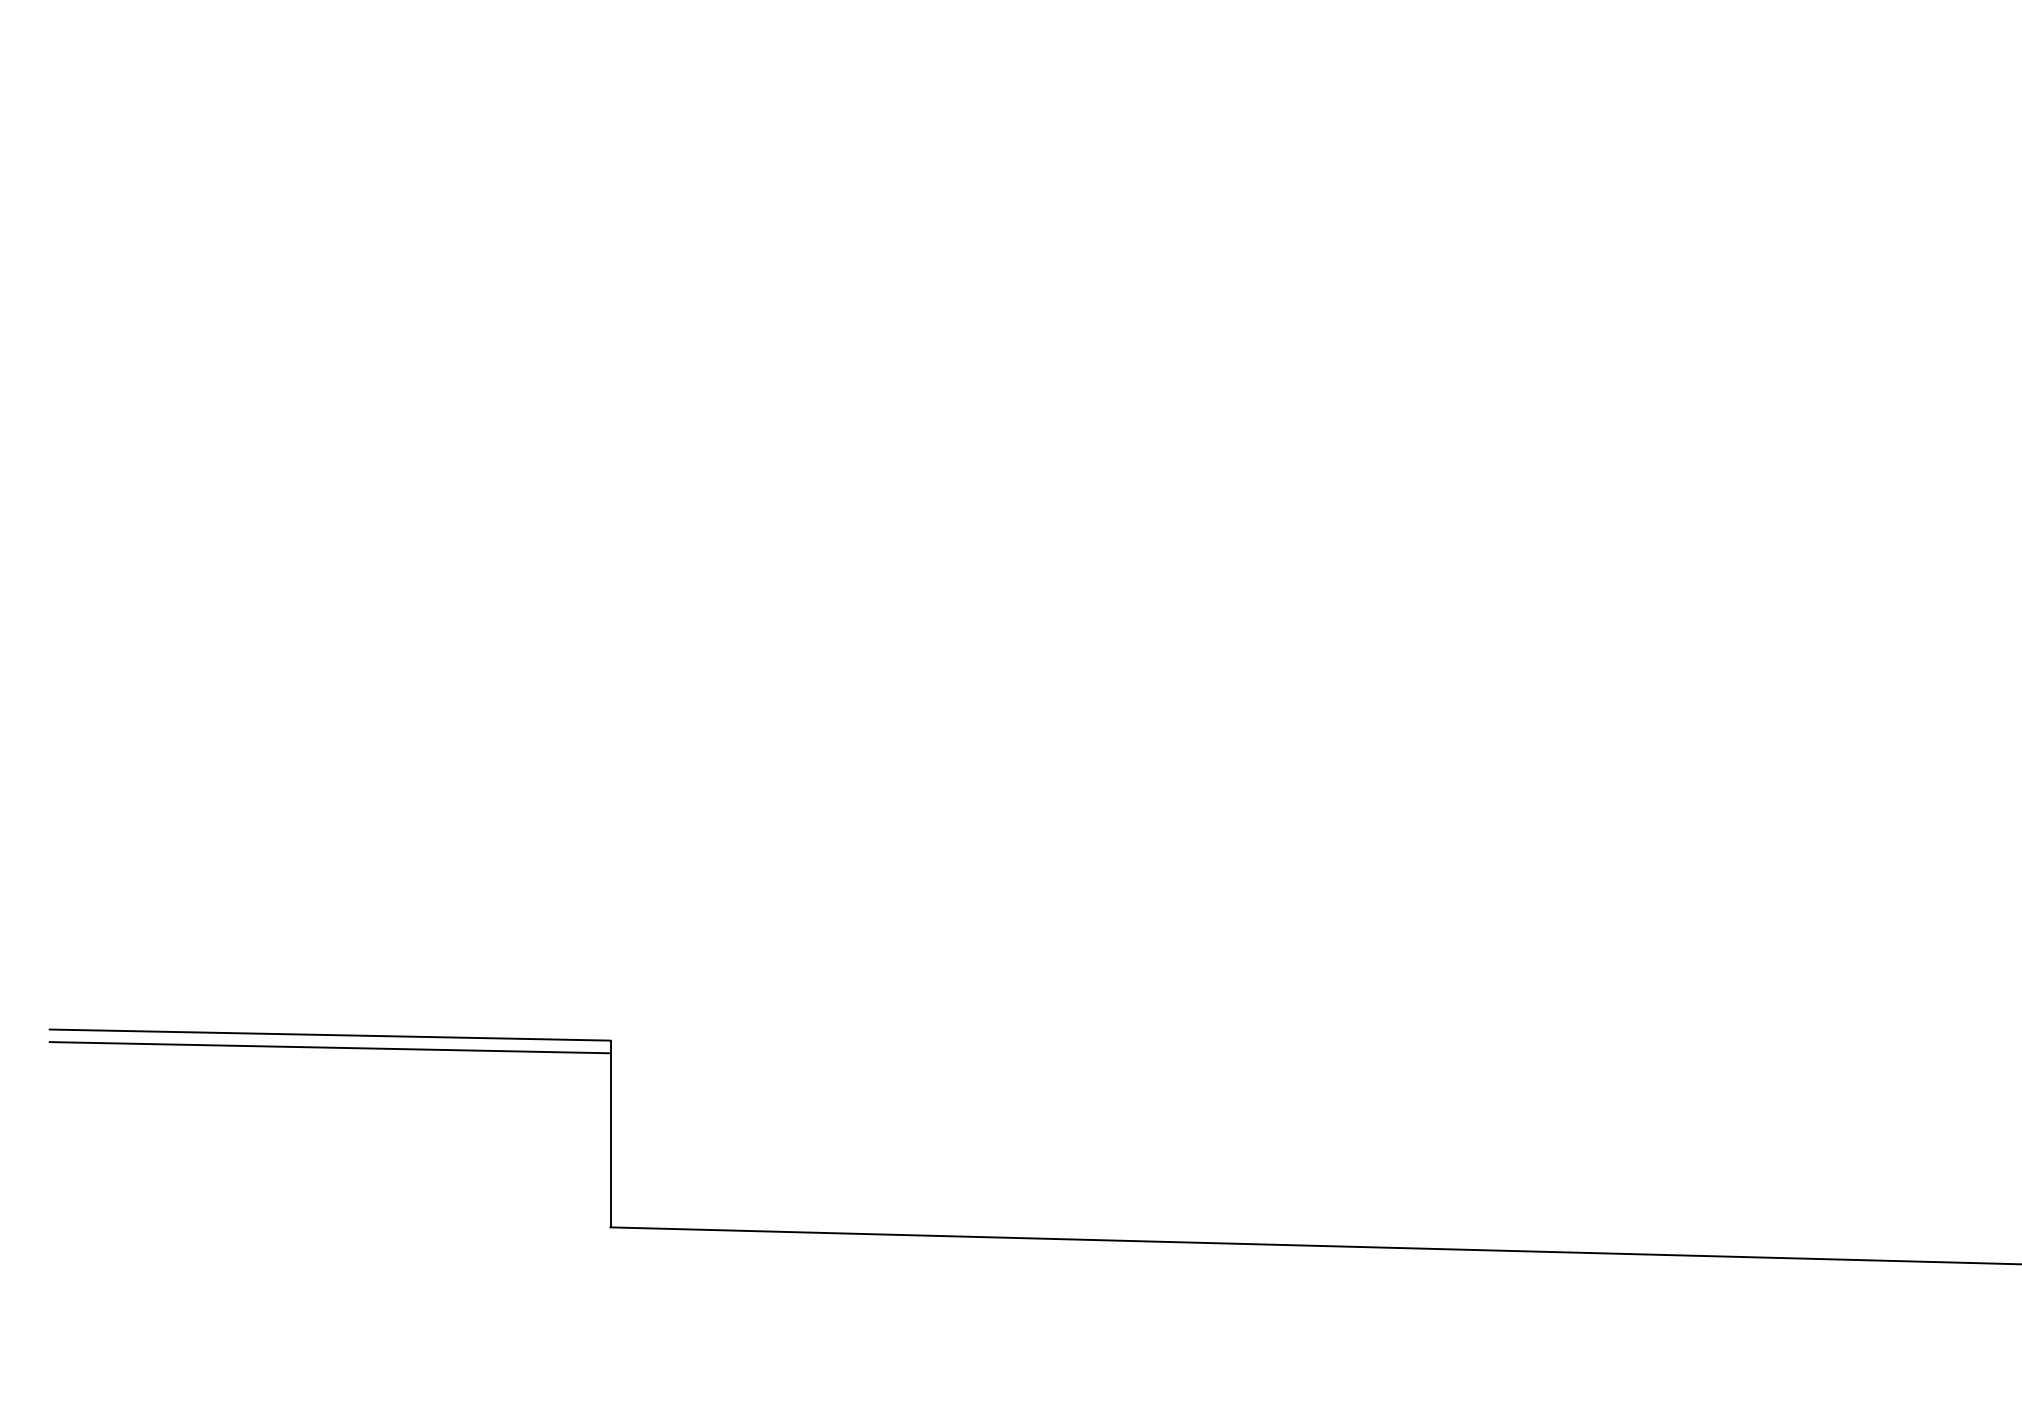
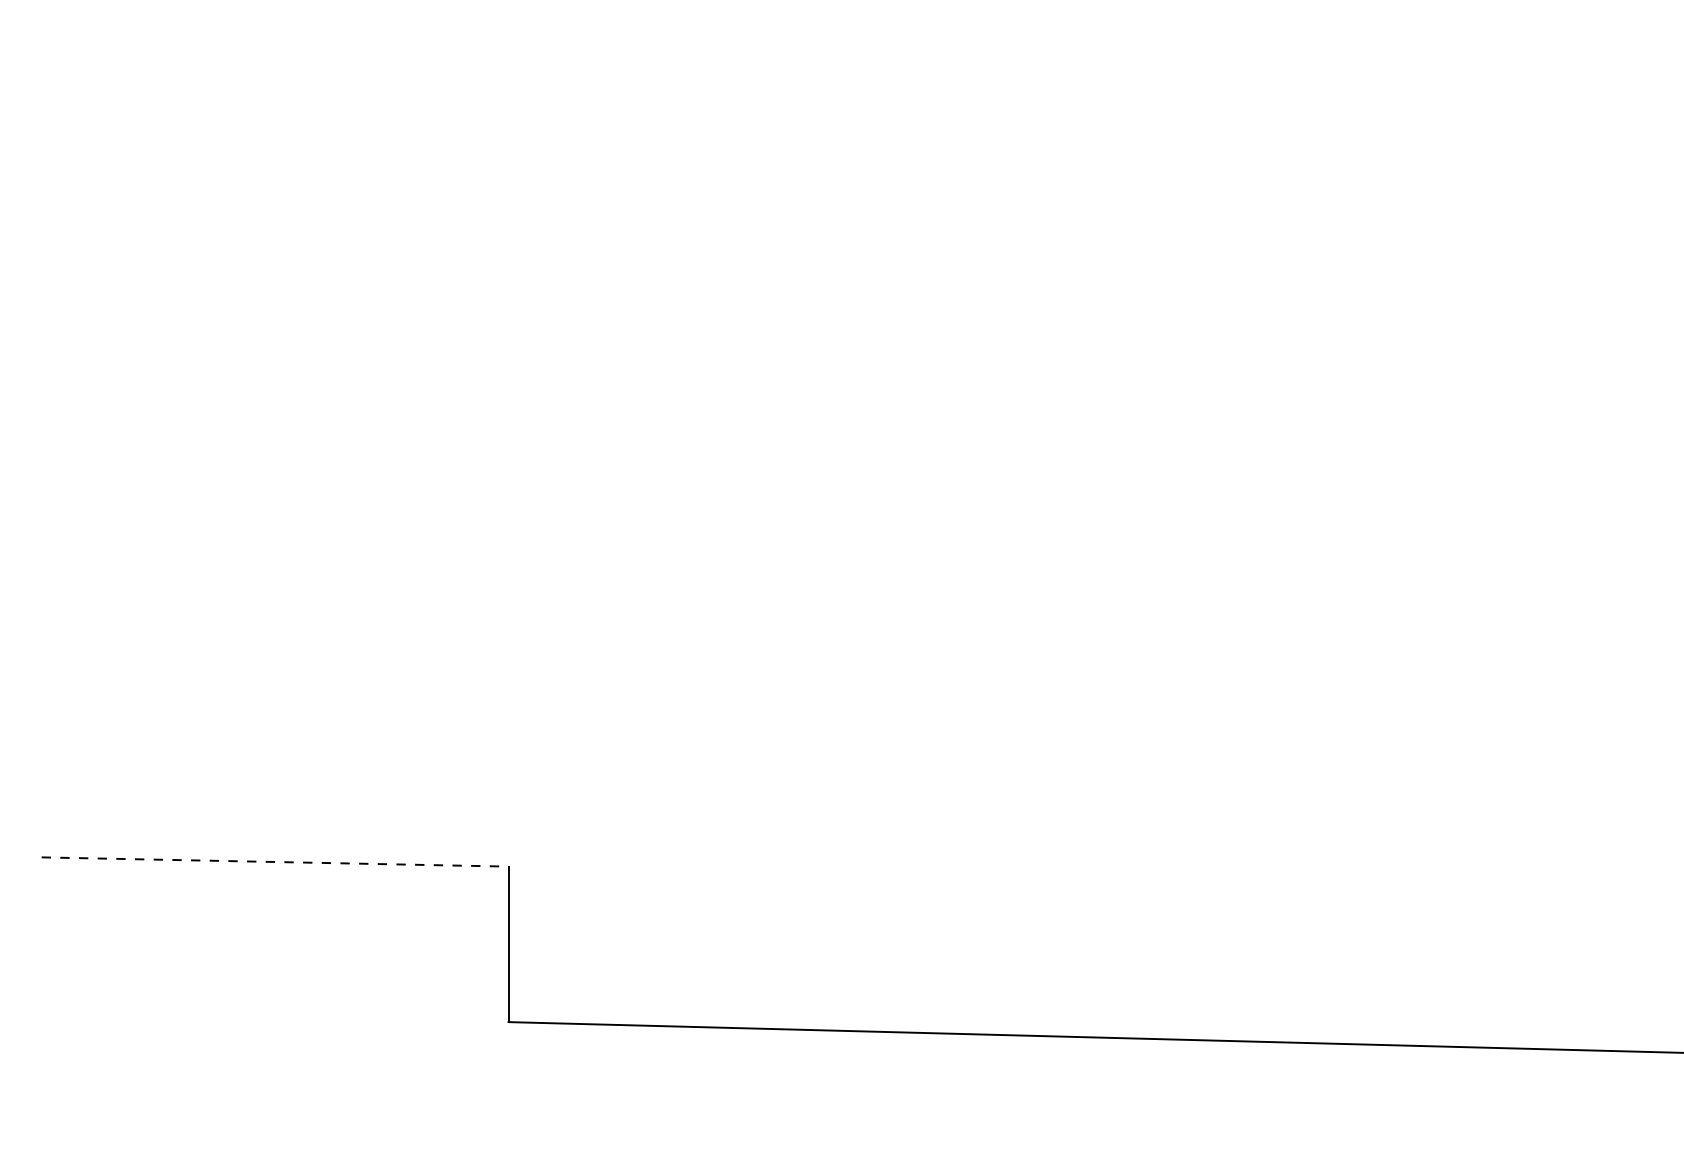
line: (330, 1035) -> (275, 862), solid -> dashed
line: (329, 1047) -> (274, 872), removed

